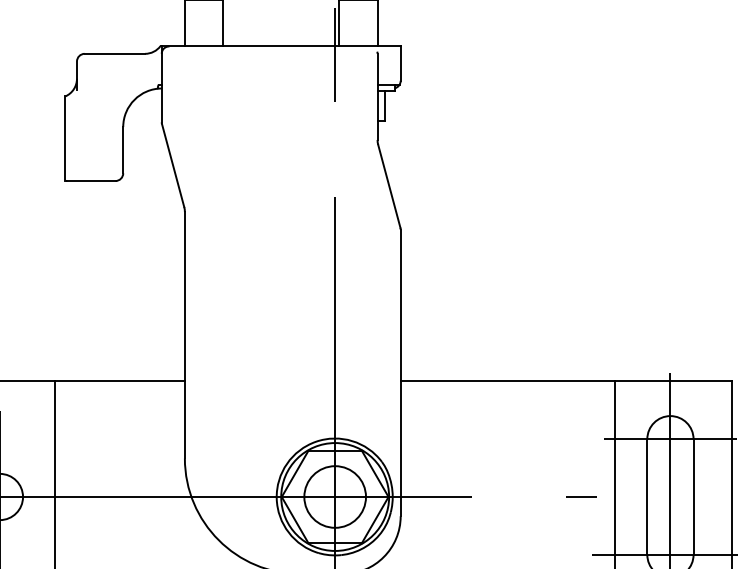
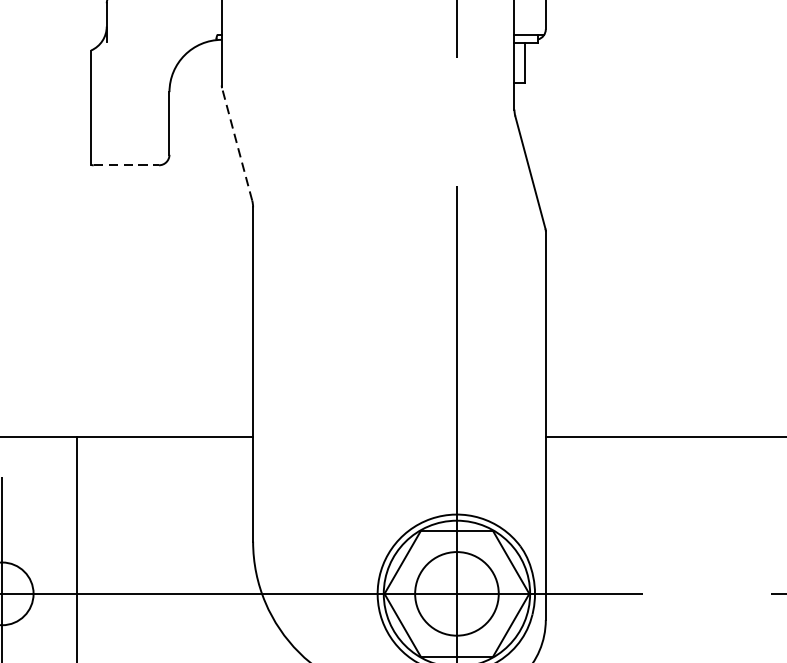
line: (173, 165) -> (237, 144), solid -> dashed
line: (91, 181) -> (126, 165), solid -> dashed

